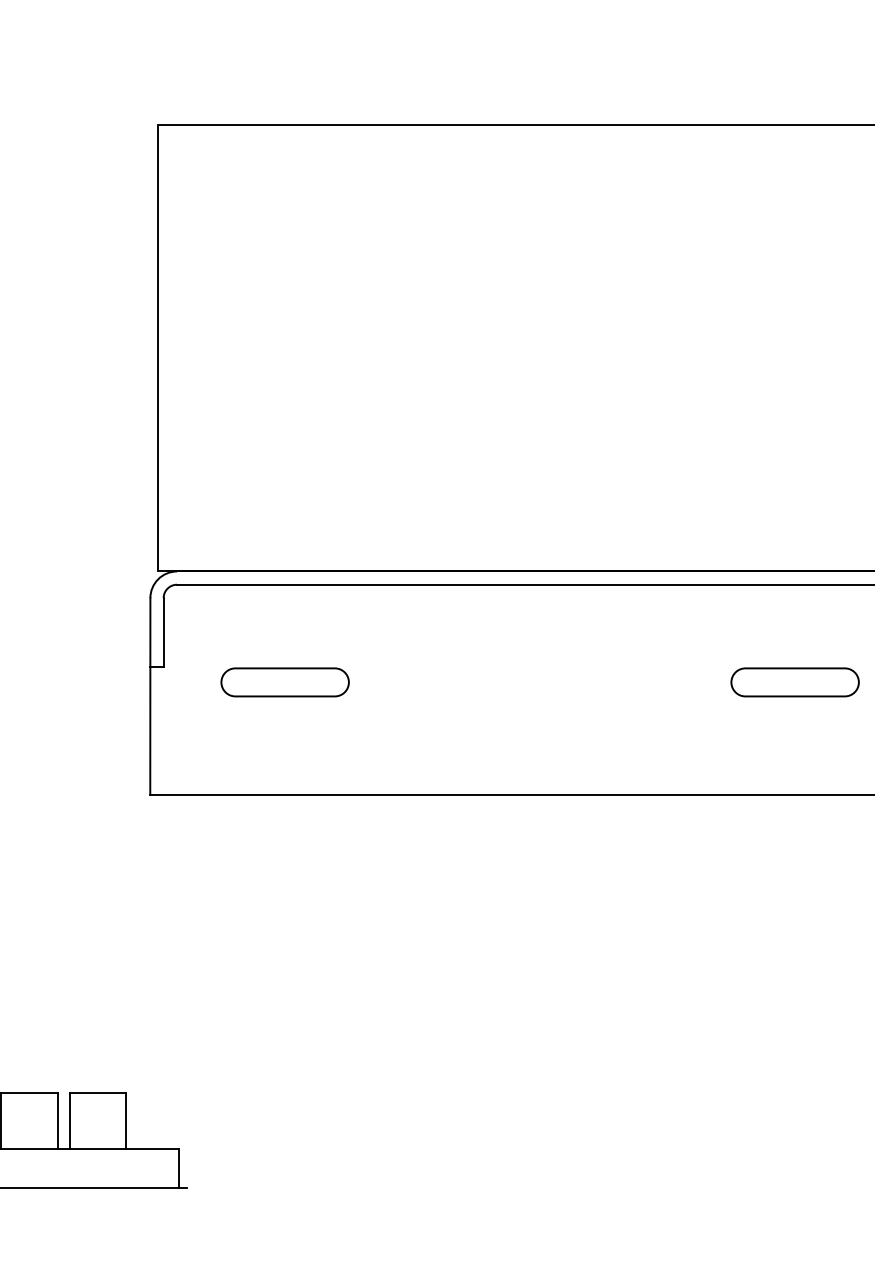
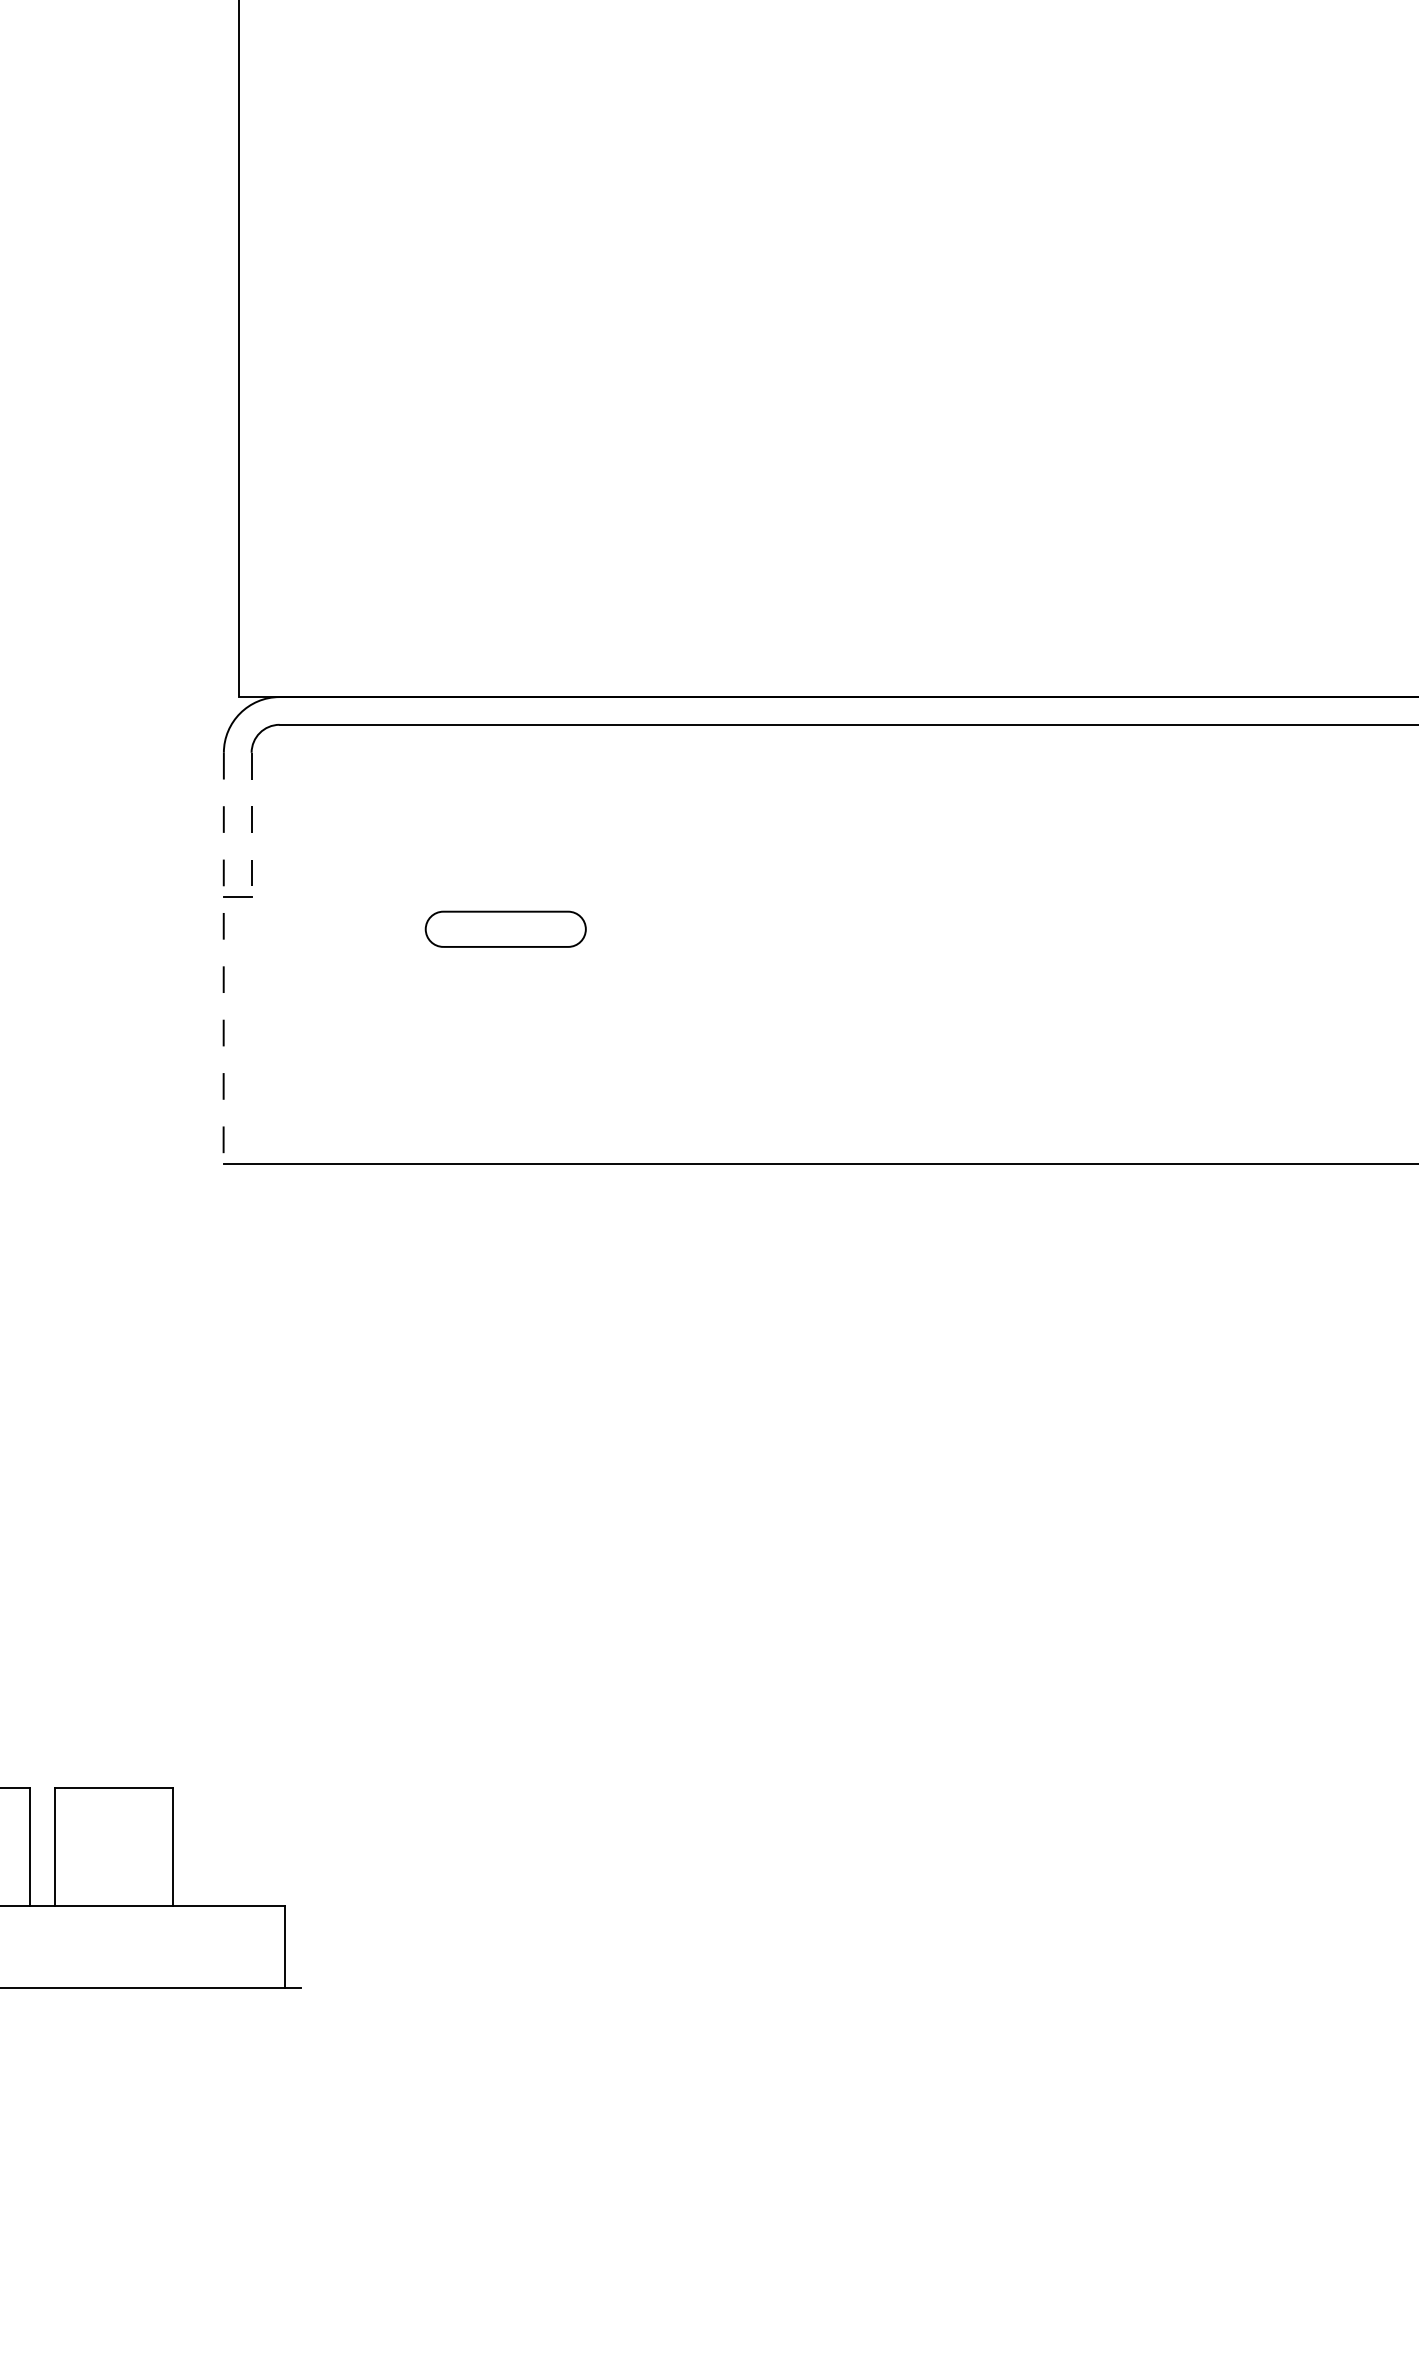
line: (163, 633) -> (251, 826), solid -> dashed
part: (284, 682) -> (504, 929), size x0.6
line: (150, 696) -> (224, 958), solid -> dashed

